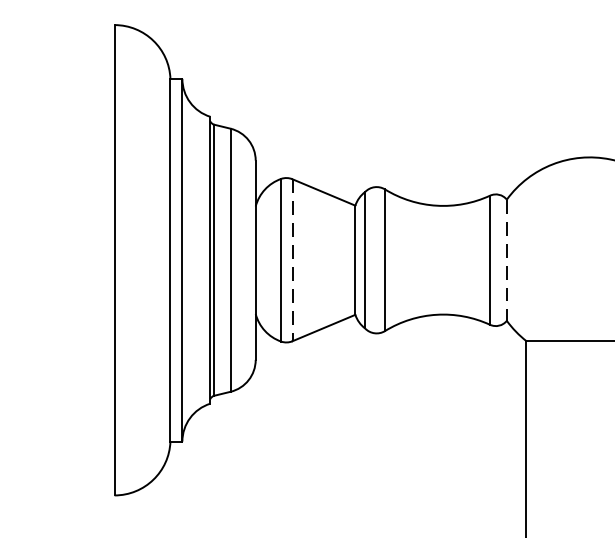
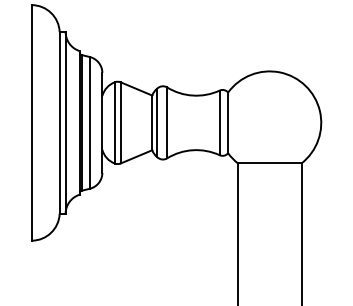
line: (291, 259) -> (120, 122), dashed -> solid
line: (507, 261) -> (228, 123), dashed -> solid

